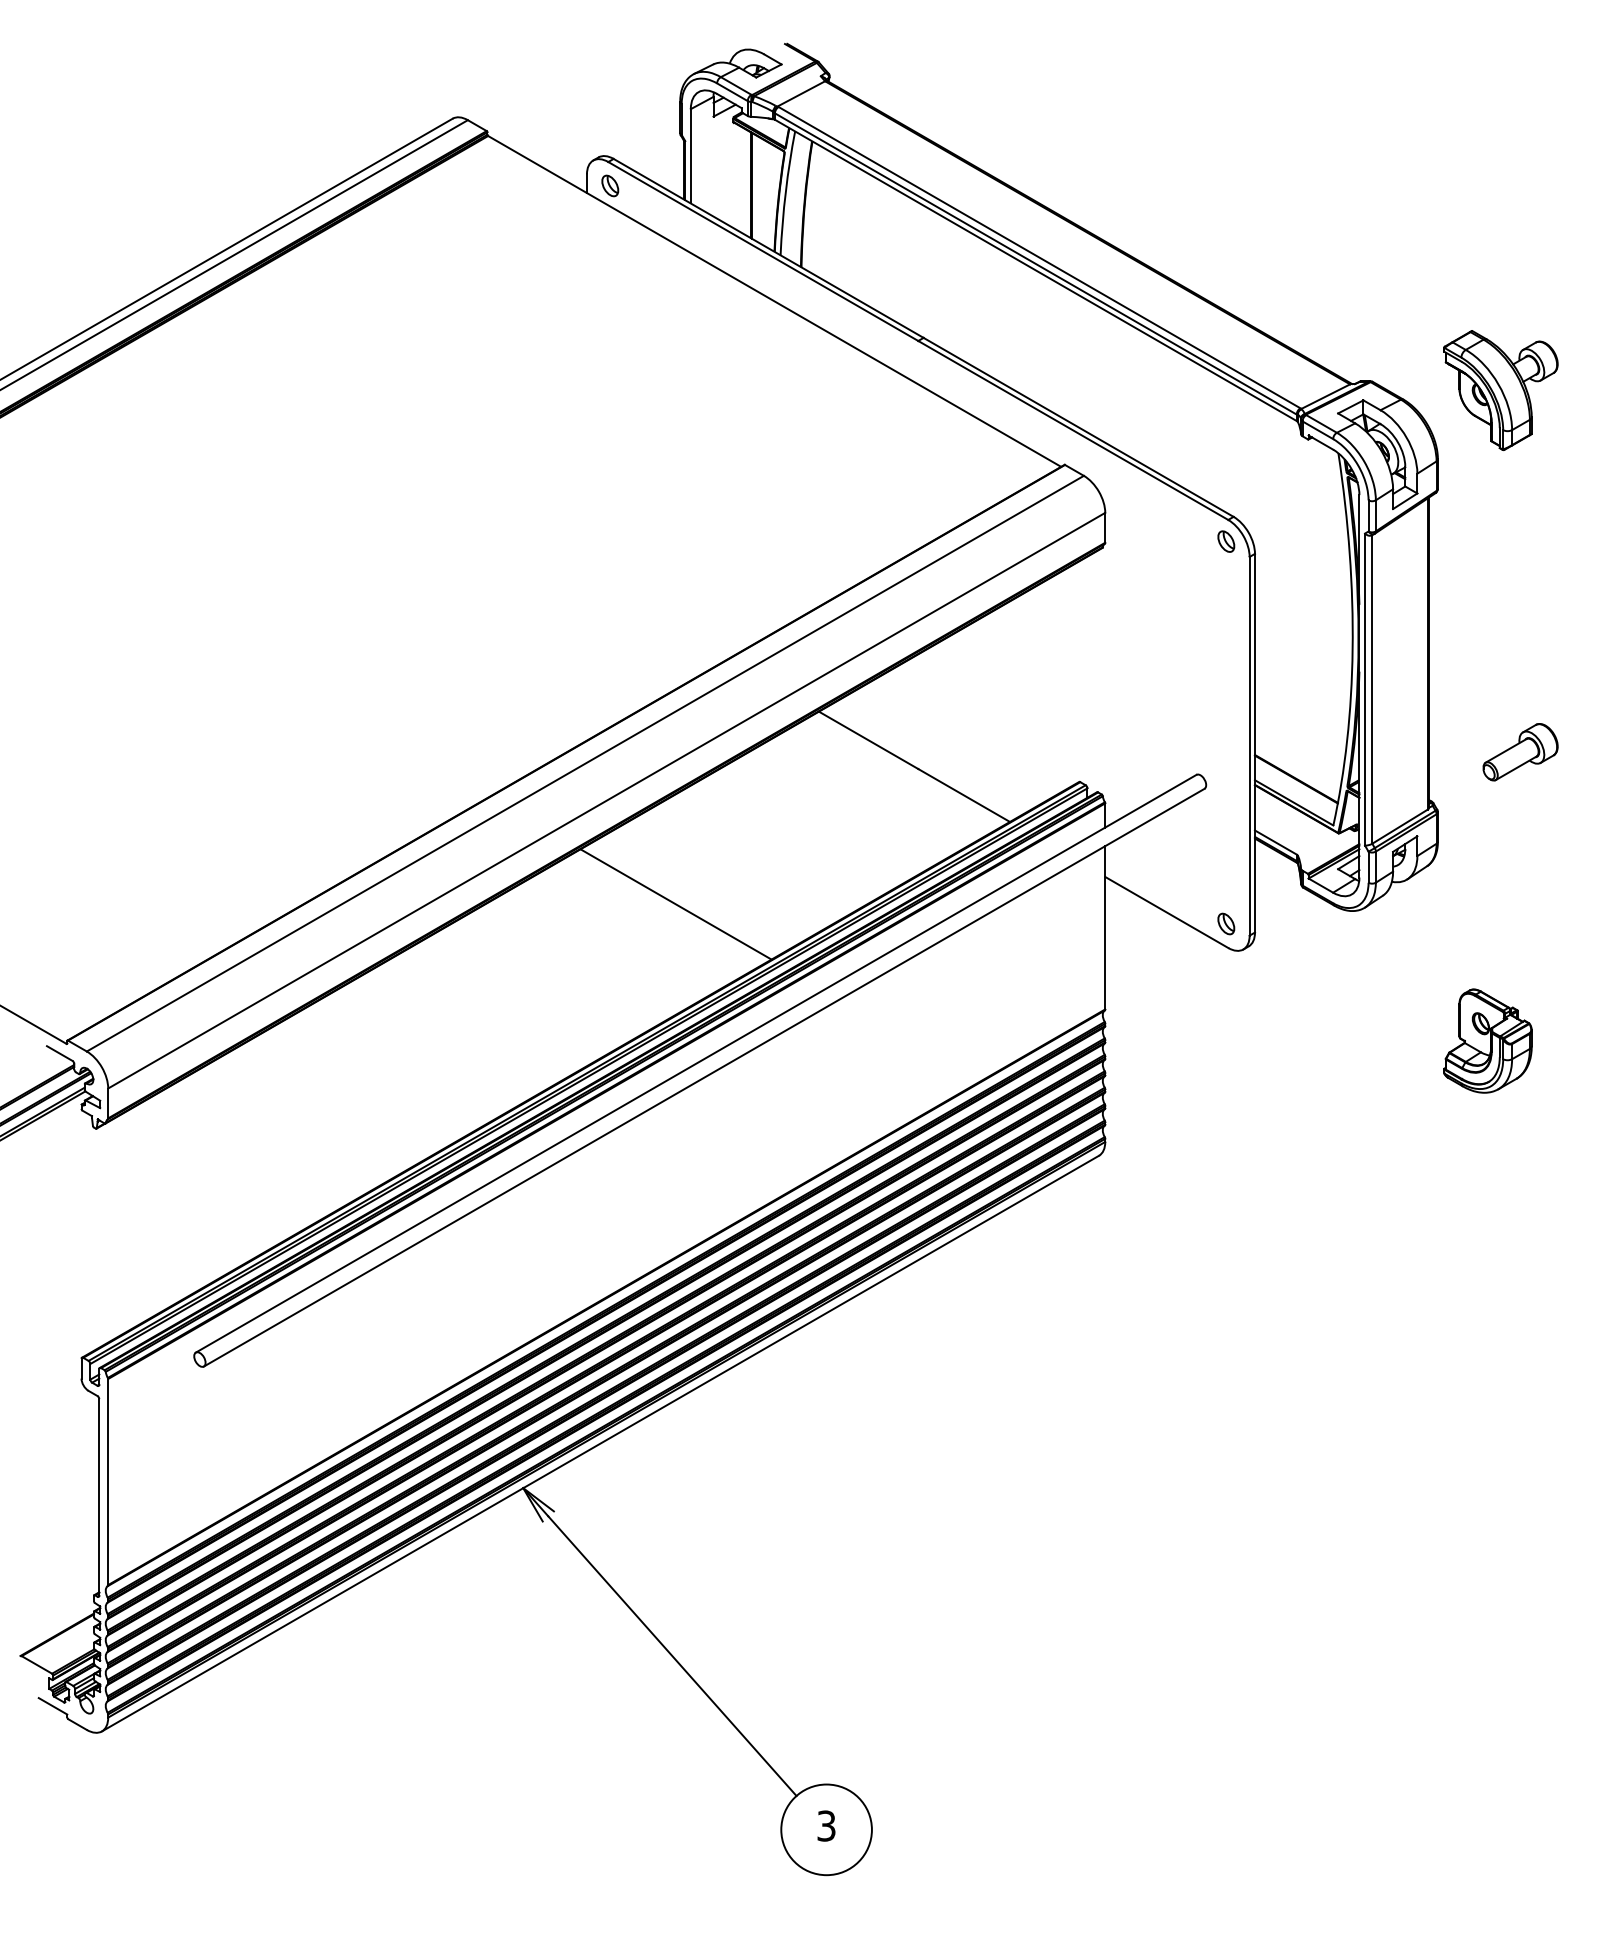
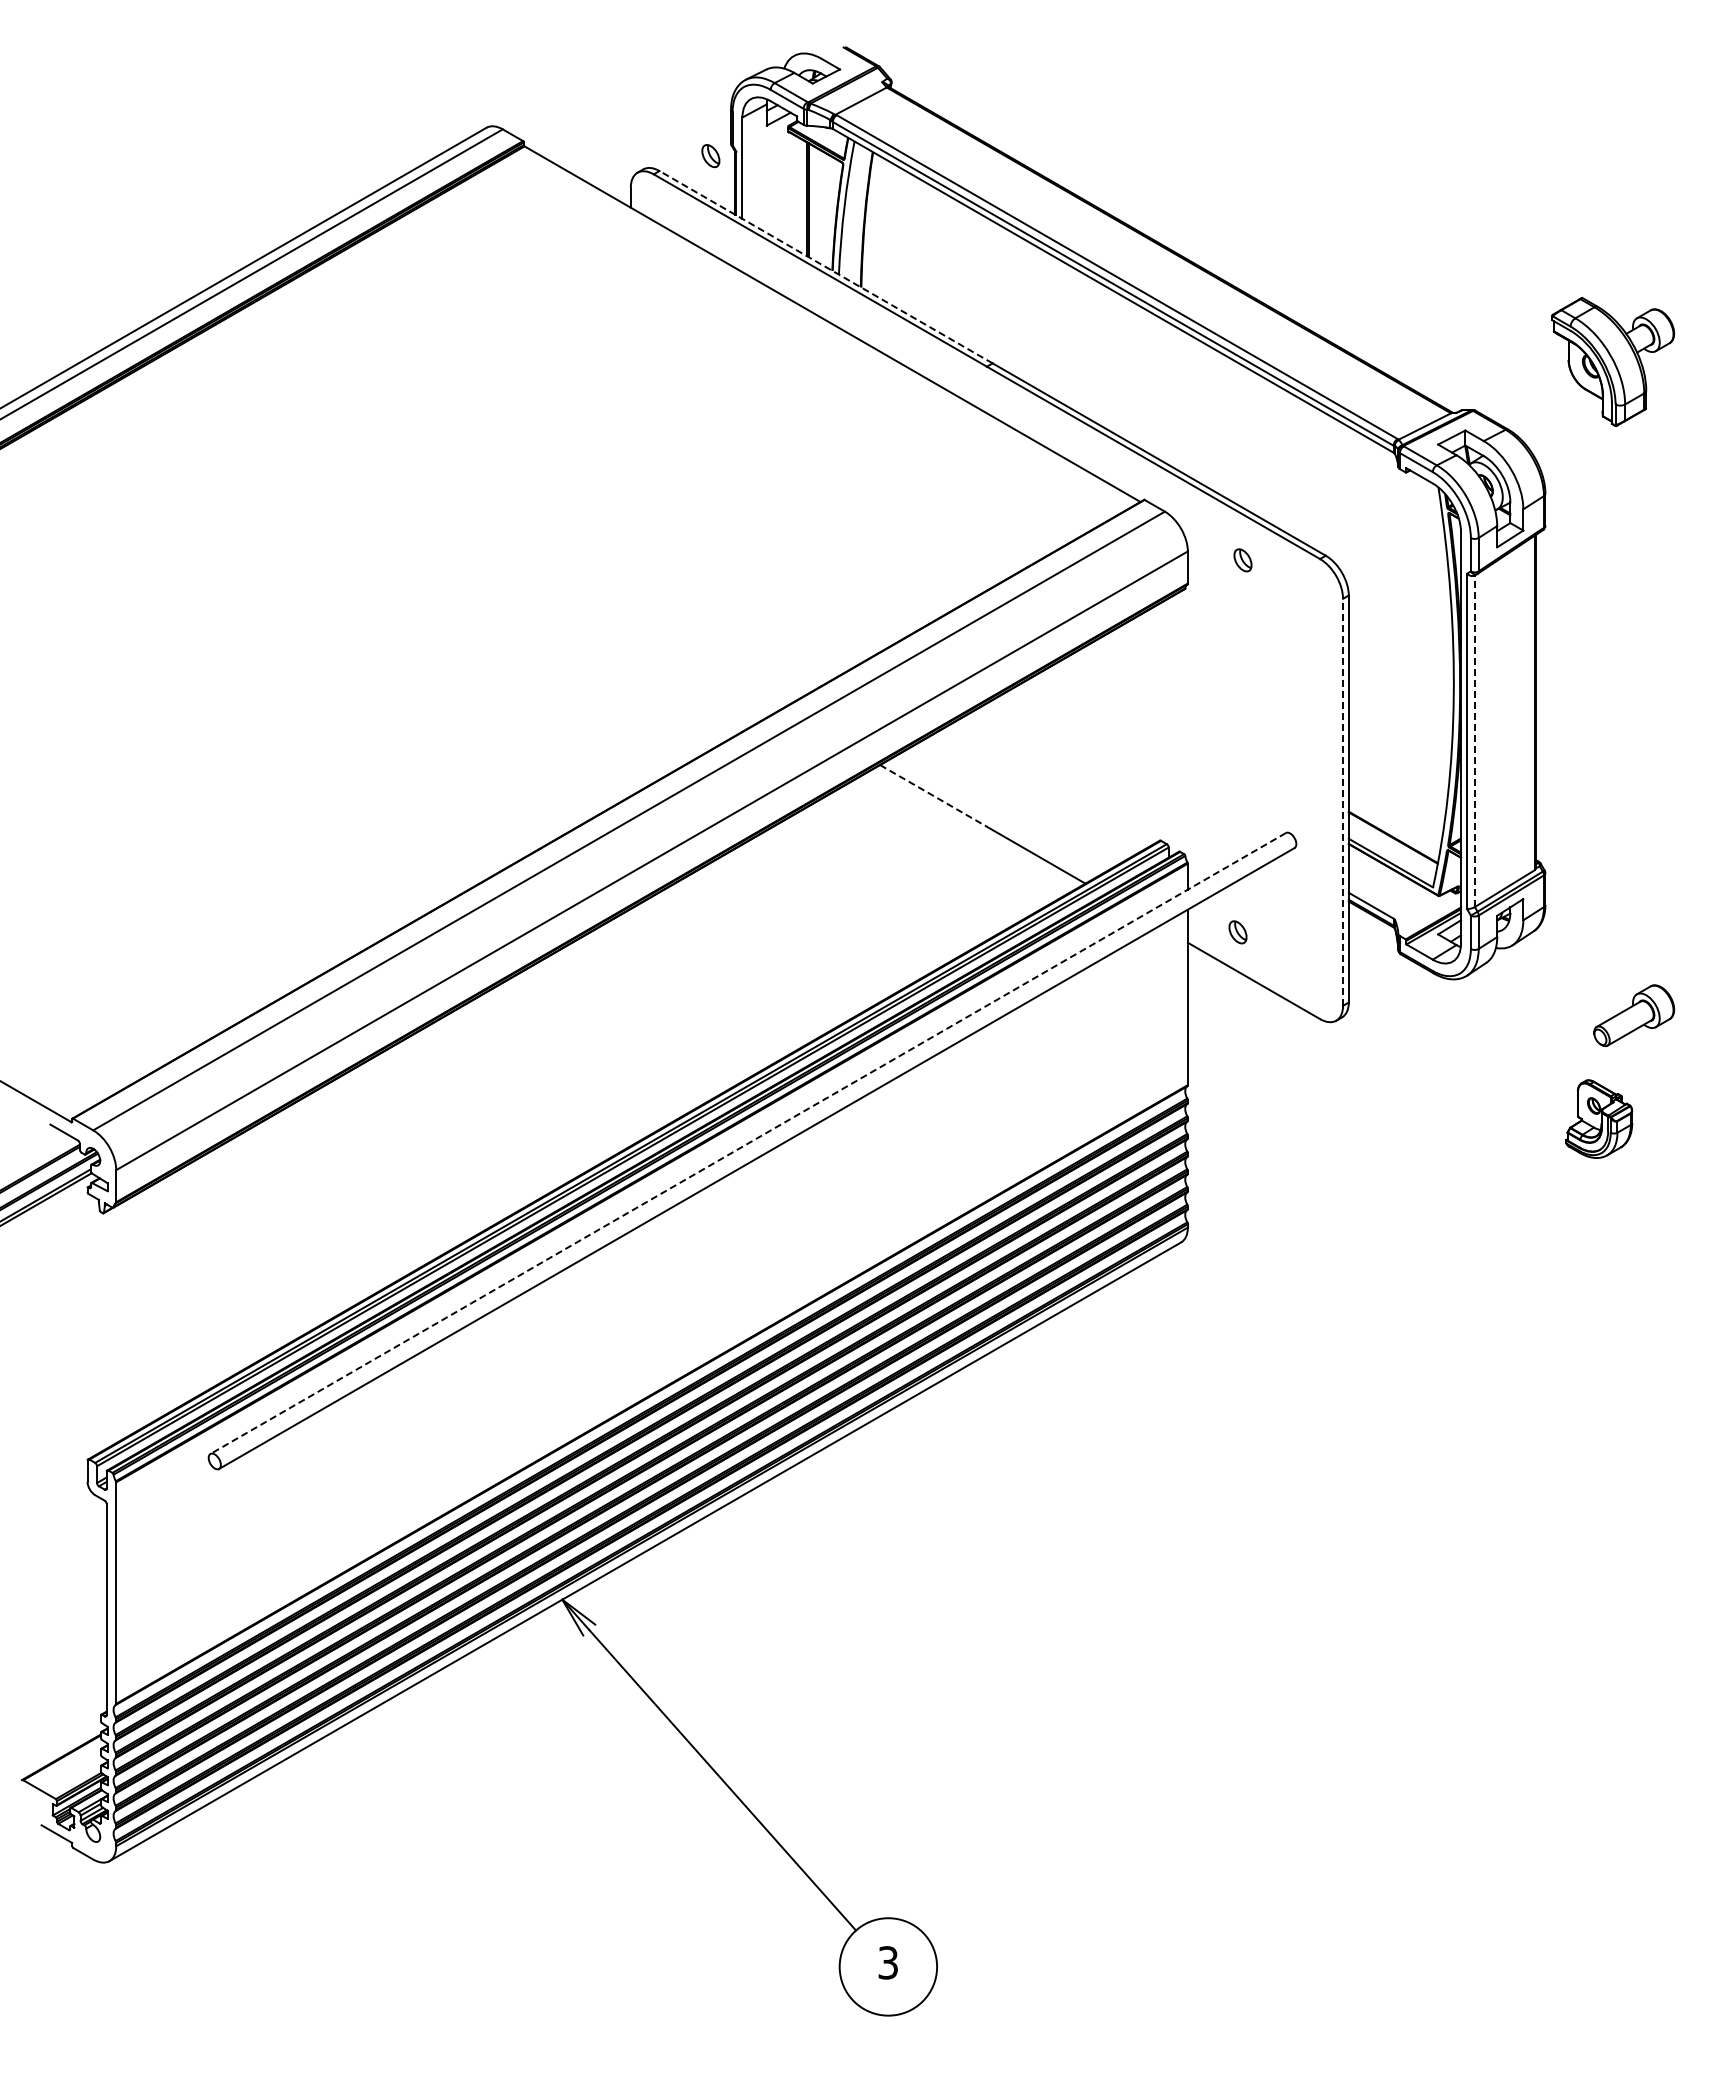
part: (609, 186) -> (710, 156), moved
line: (768, 247) -> (825, 266), solid -> dashed
part: (1501, 390) -> (1613, 361), moved
part: (1225, 541) -> (1242, 560), moved
line: (1371, 689) -> (1474, 741), solid -> dashed
line: (868, 739) -> (933, 795), solid -> dashed
line: (1250, 746) -> (1343, 802), solid -> dashed
part: (1520, 752) -> (1634, 1015), moved
line: (676, 904) -> (726, 972), removed
part: (1225, 924) -> (1237, 932), moved
part: (1488, 1040) -> (1599, 1118), size x0.7
line: (696, 1063) -> (748, 1143), solid -> dashed

